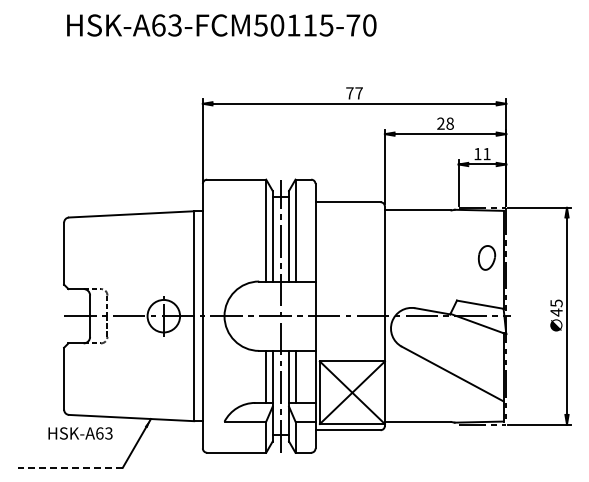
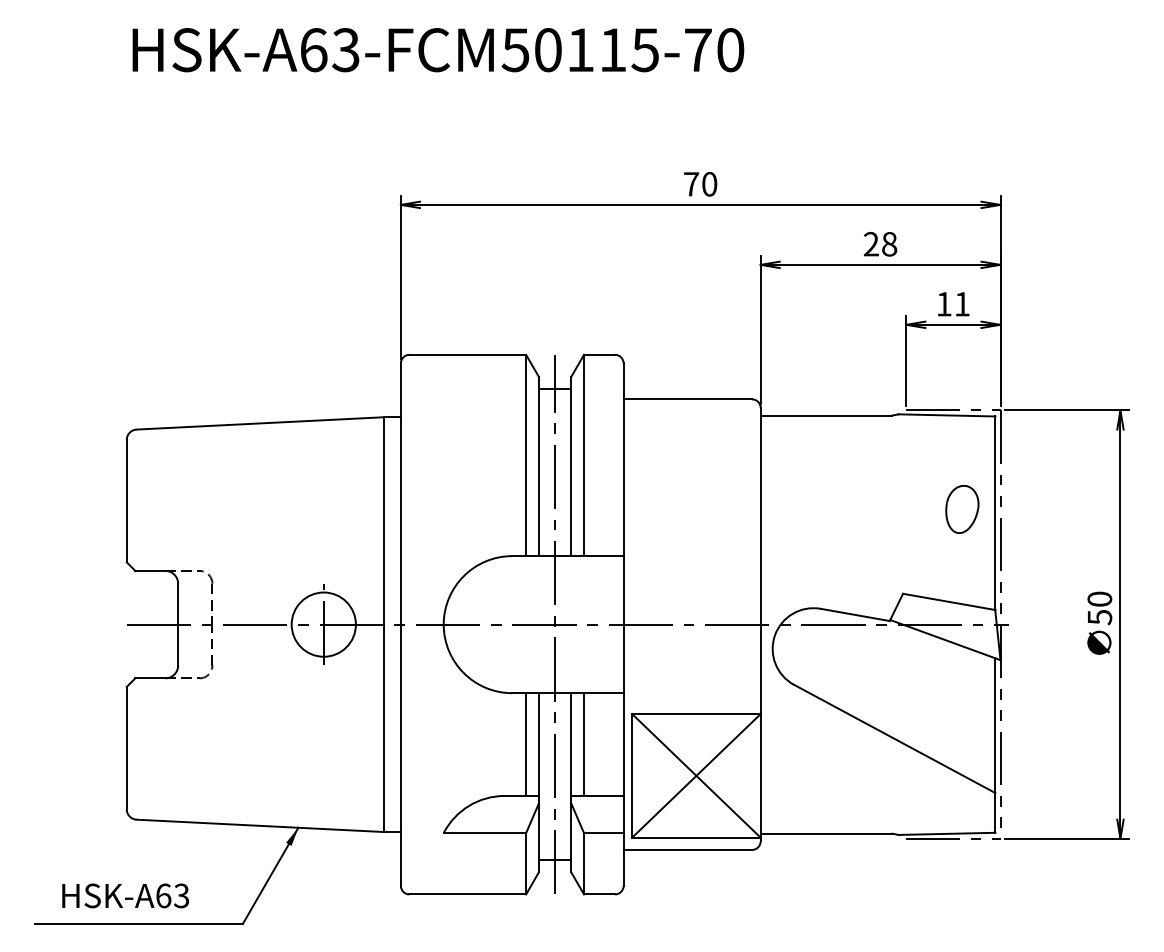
text: (358, 93) -> (708, 184), 77 -> 70
text: (556, 307) -> (1099, 607), 45 -> 50
text: (80, 433) -> (125, 895), moved
line: (70, 467) -> (139, 923), dashed -> solid

